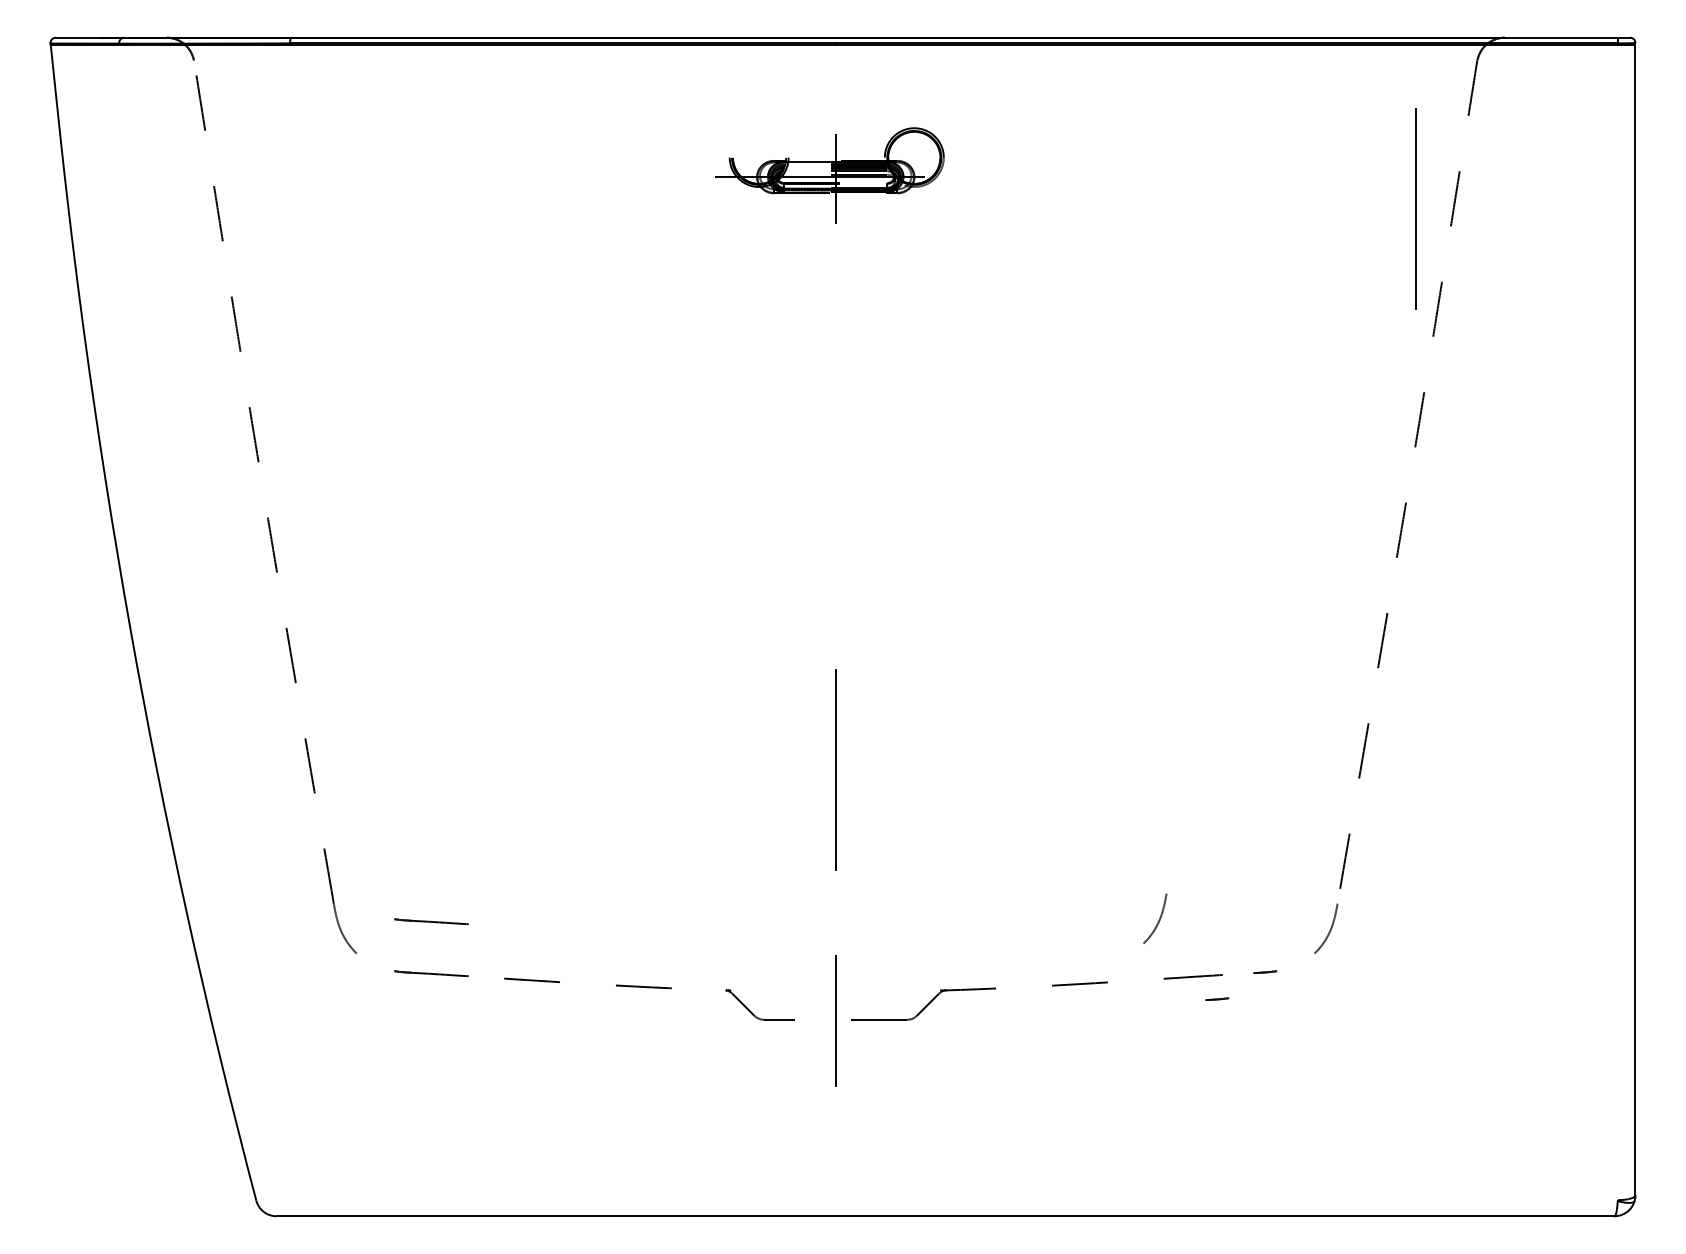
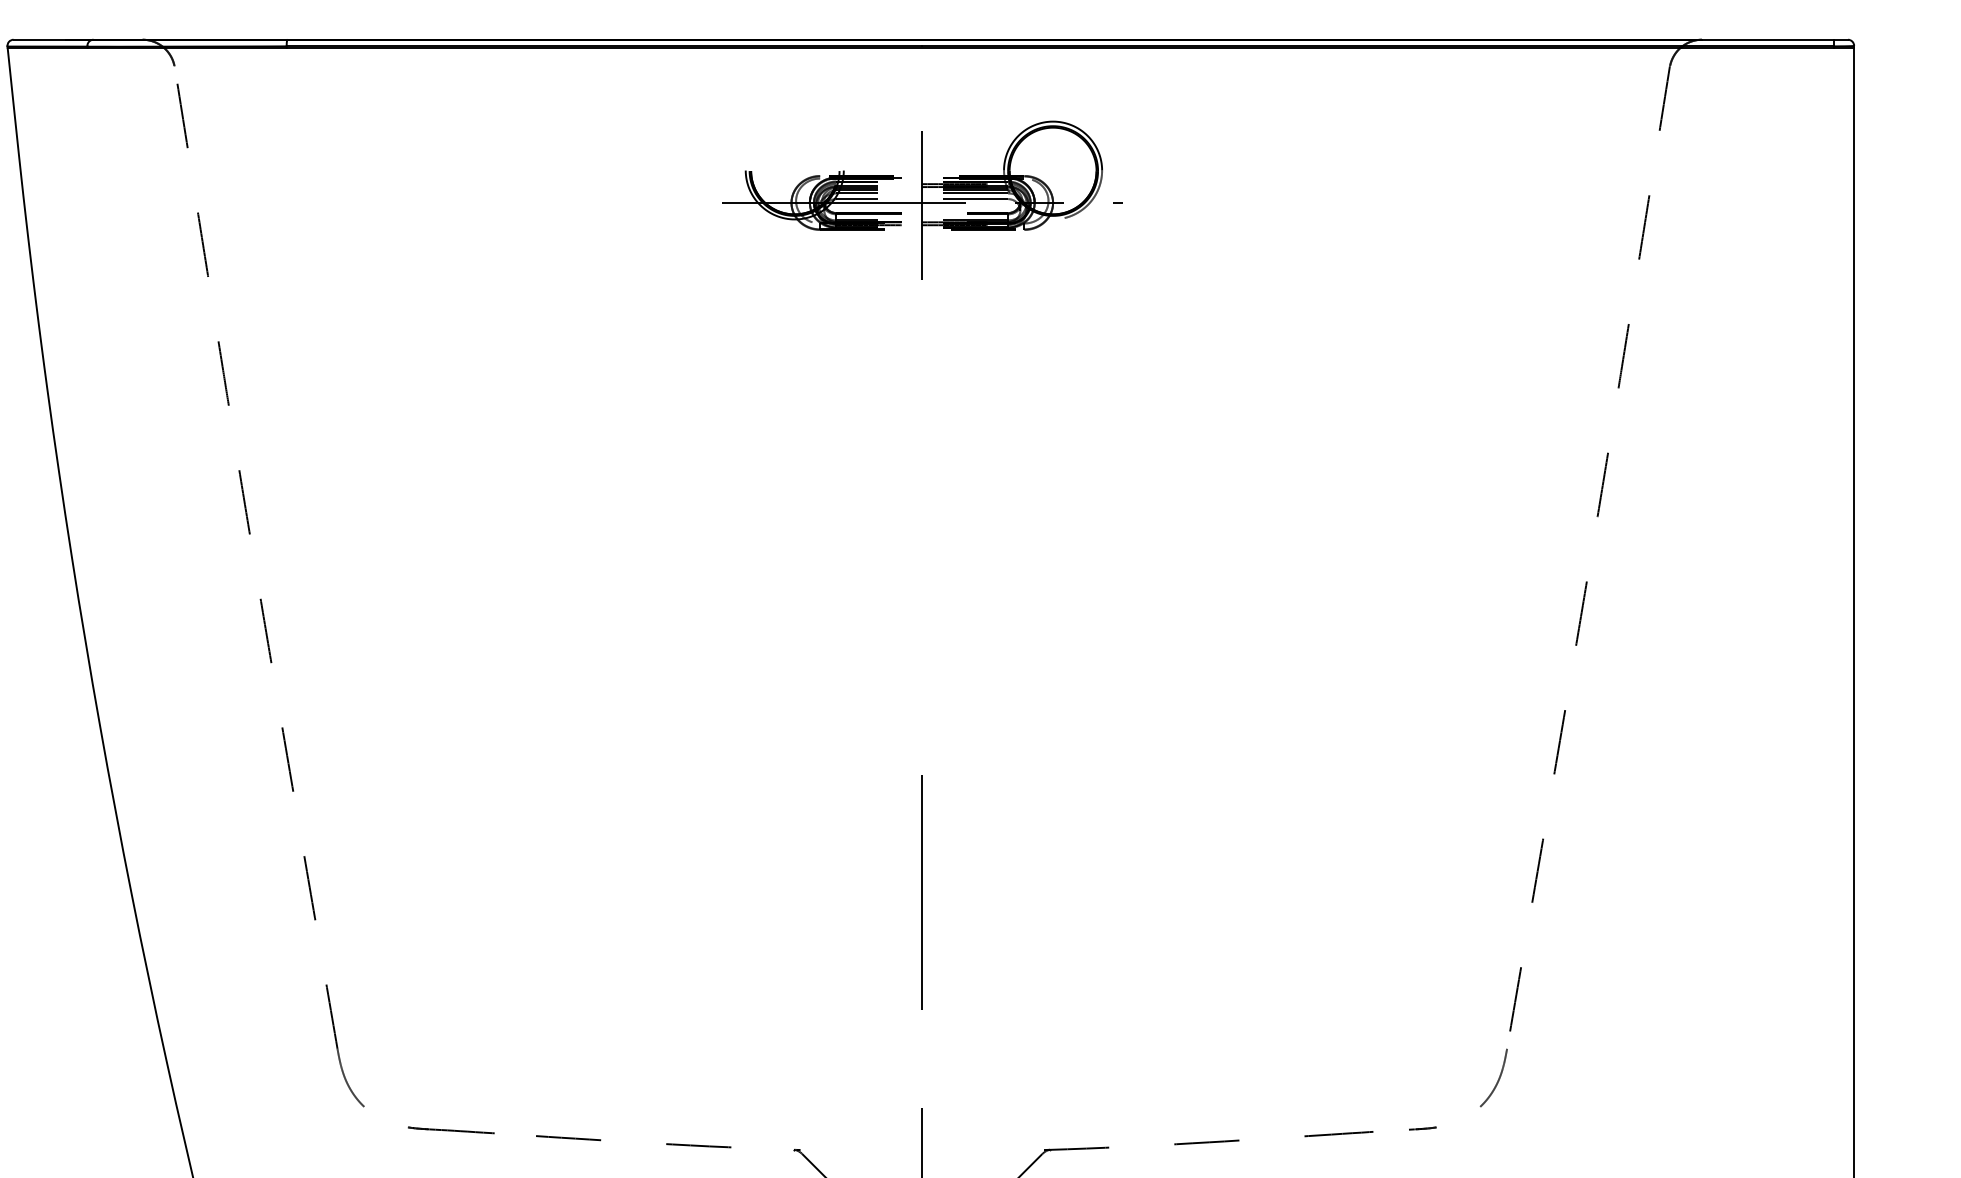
part: (835, 175) -> (922, 200), size x1.43
line: (1415, 208) -> (1597, 238), removed
curve: (1158, 919) -> (1298, 1067), removed
line: (431, 921) -> (451, 1069), removed
line: (1217, 998) -> (1367, 1159), removed

